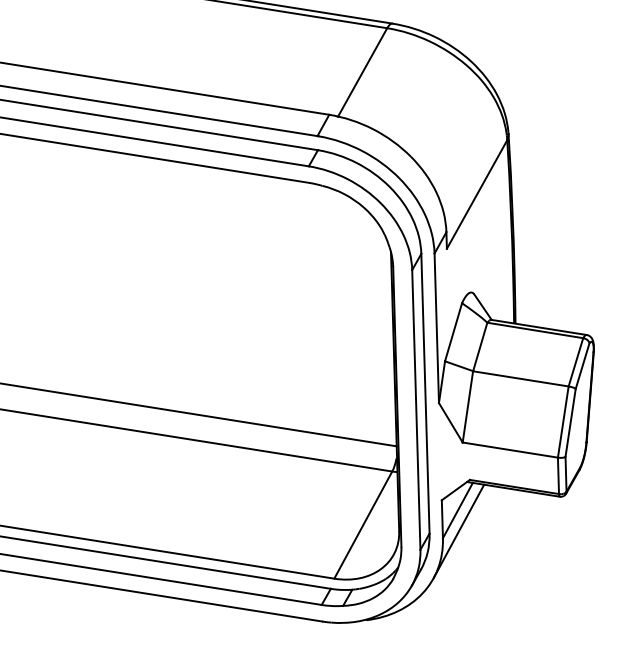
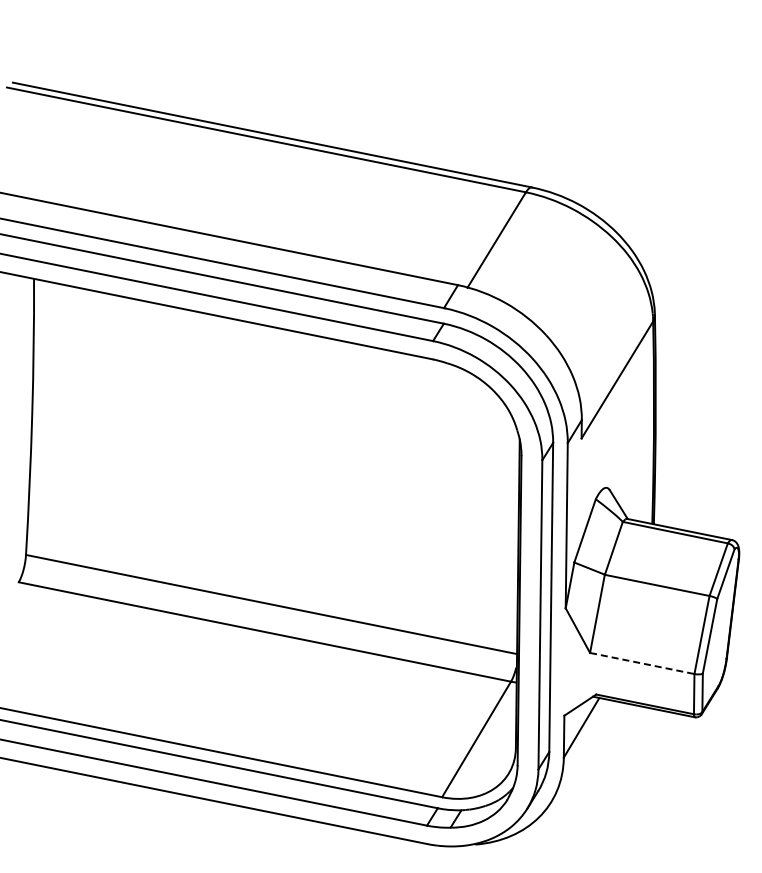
line: (510, 450) -> (642, 663), solid -> dashed
line: (458, 531) -> (581, 750), removed

